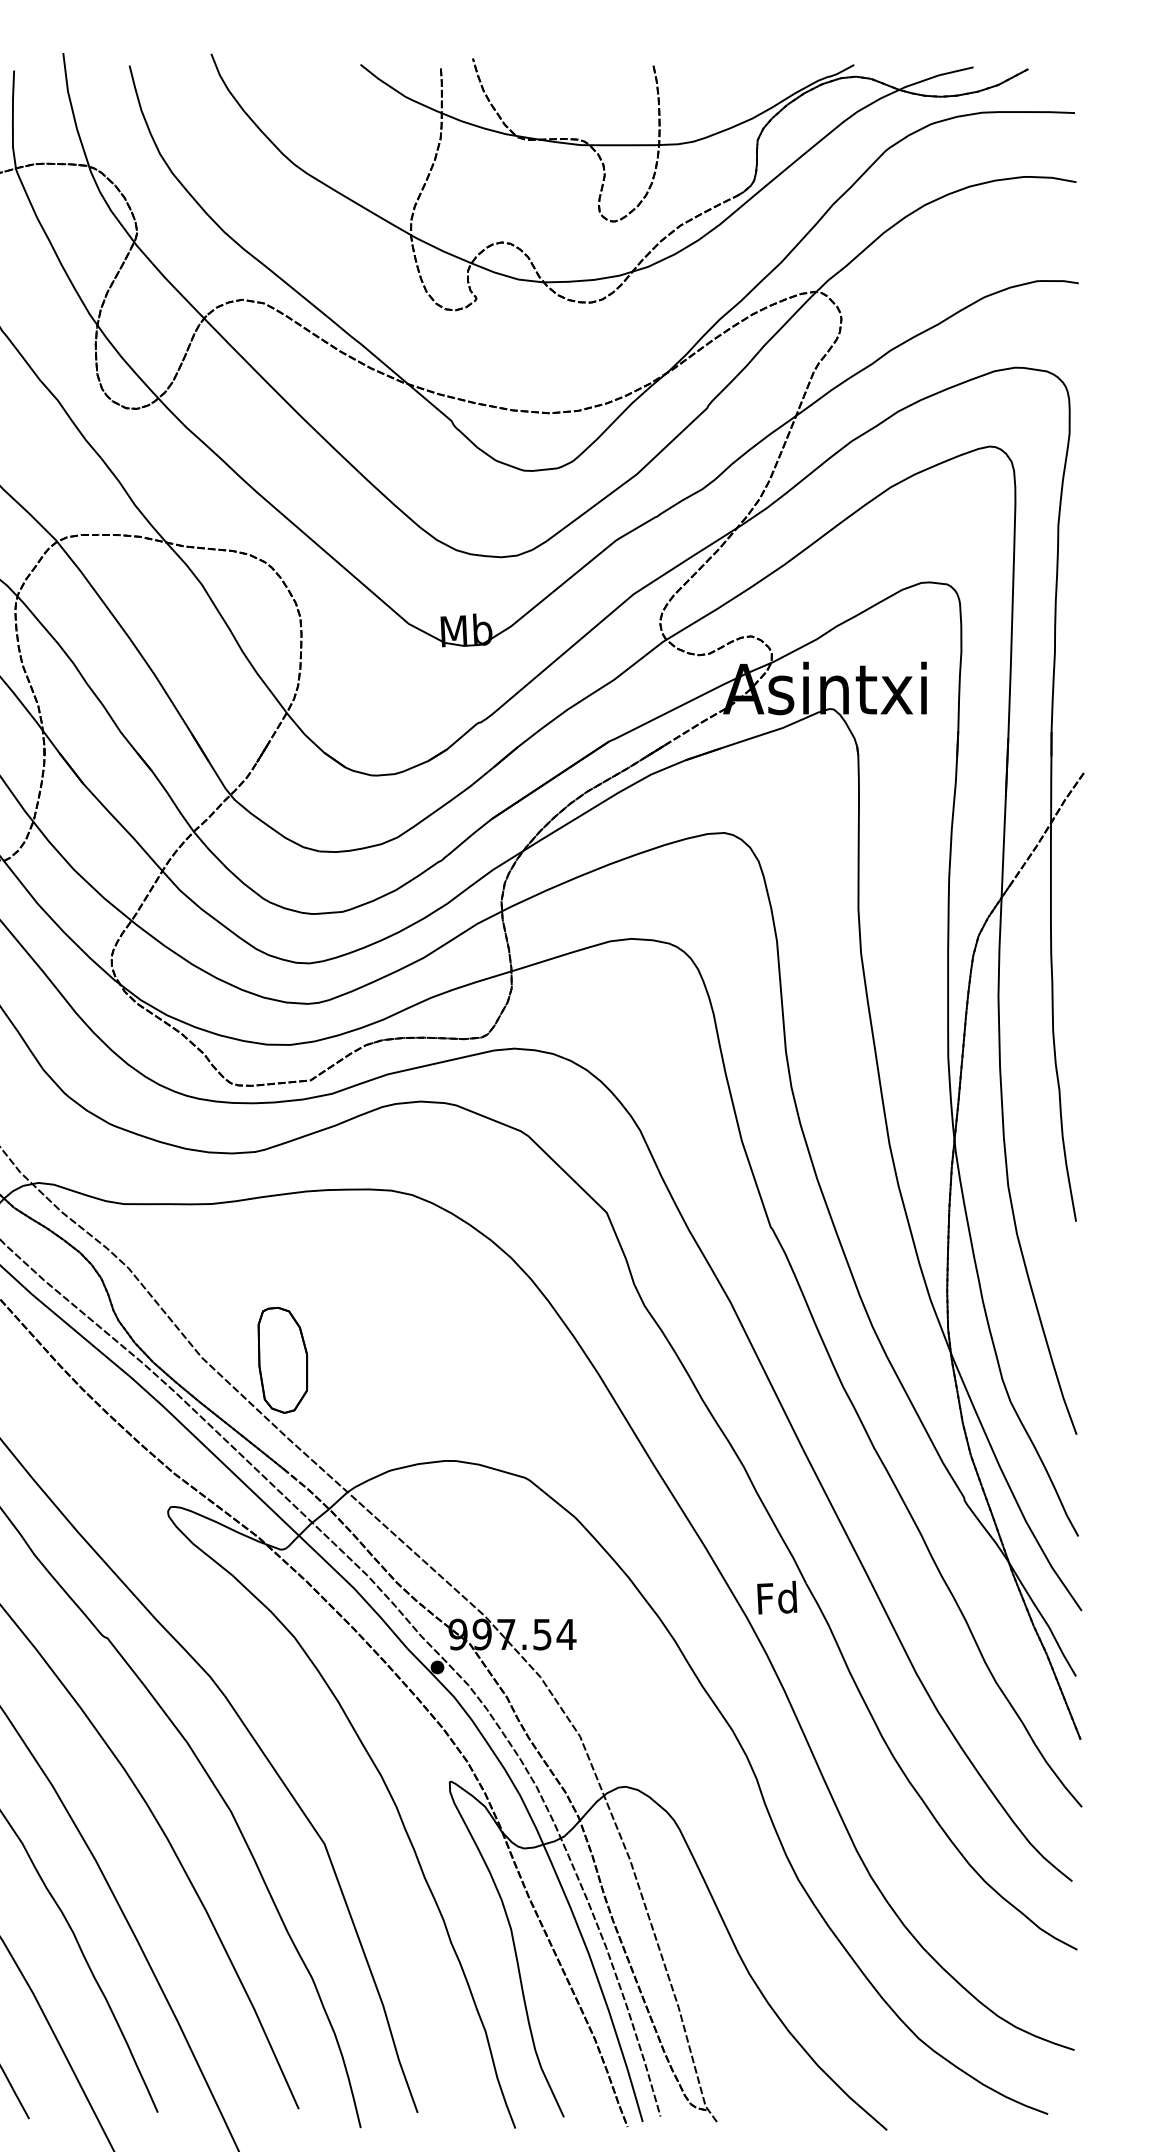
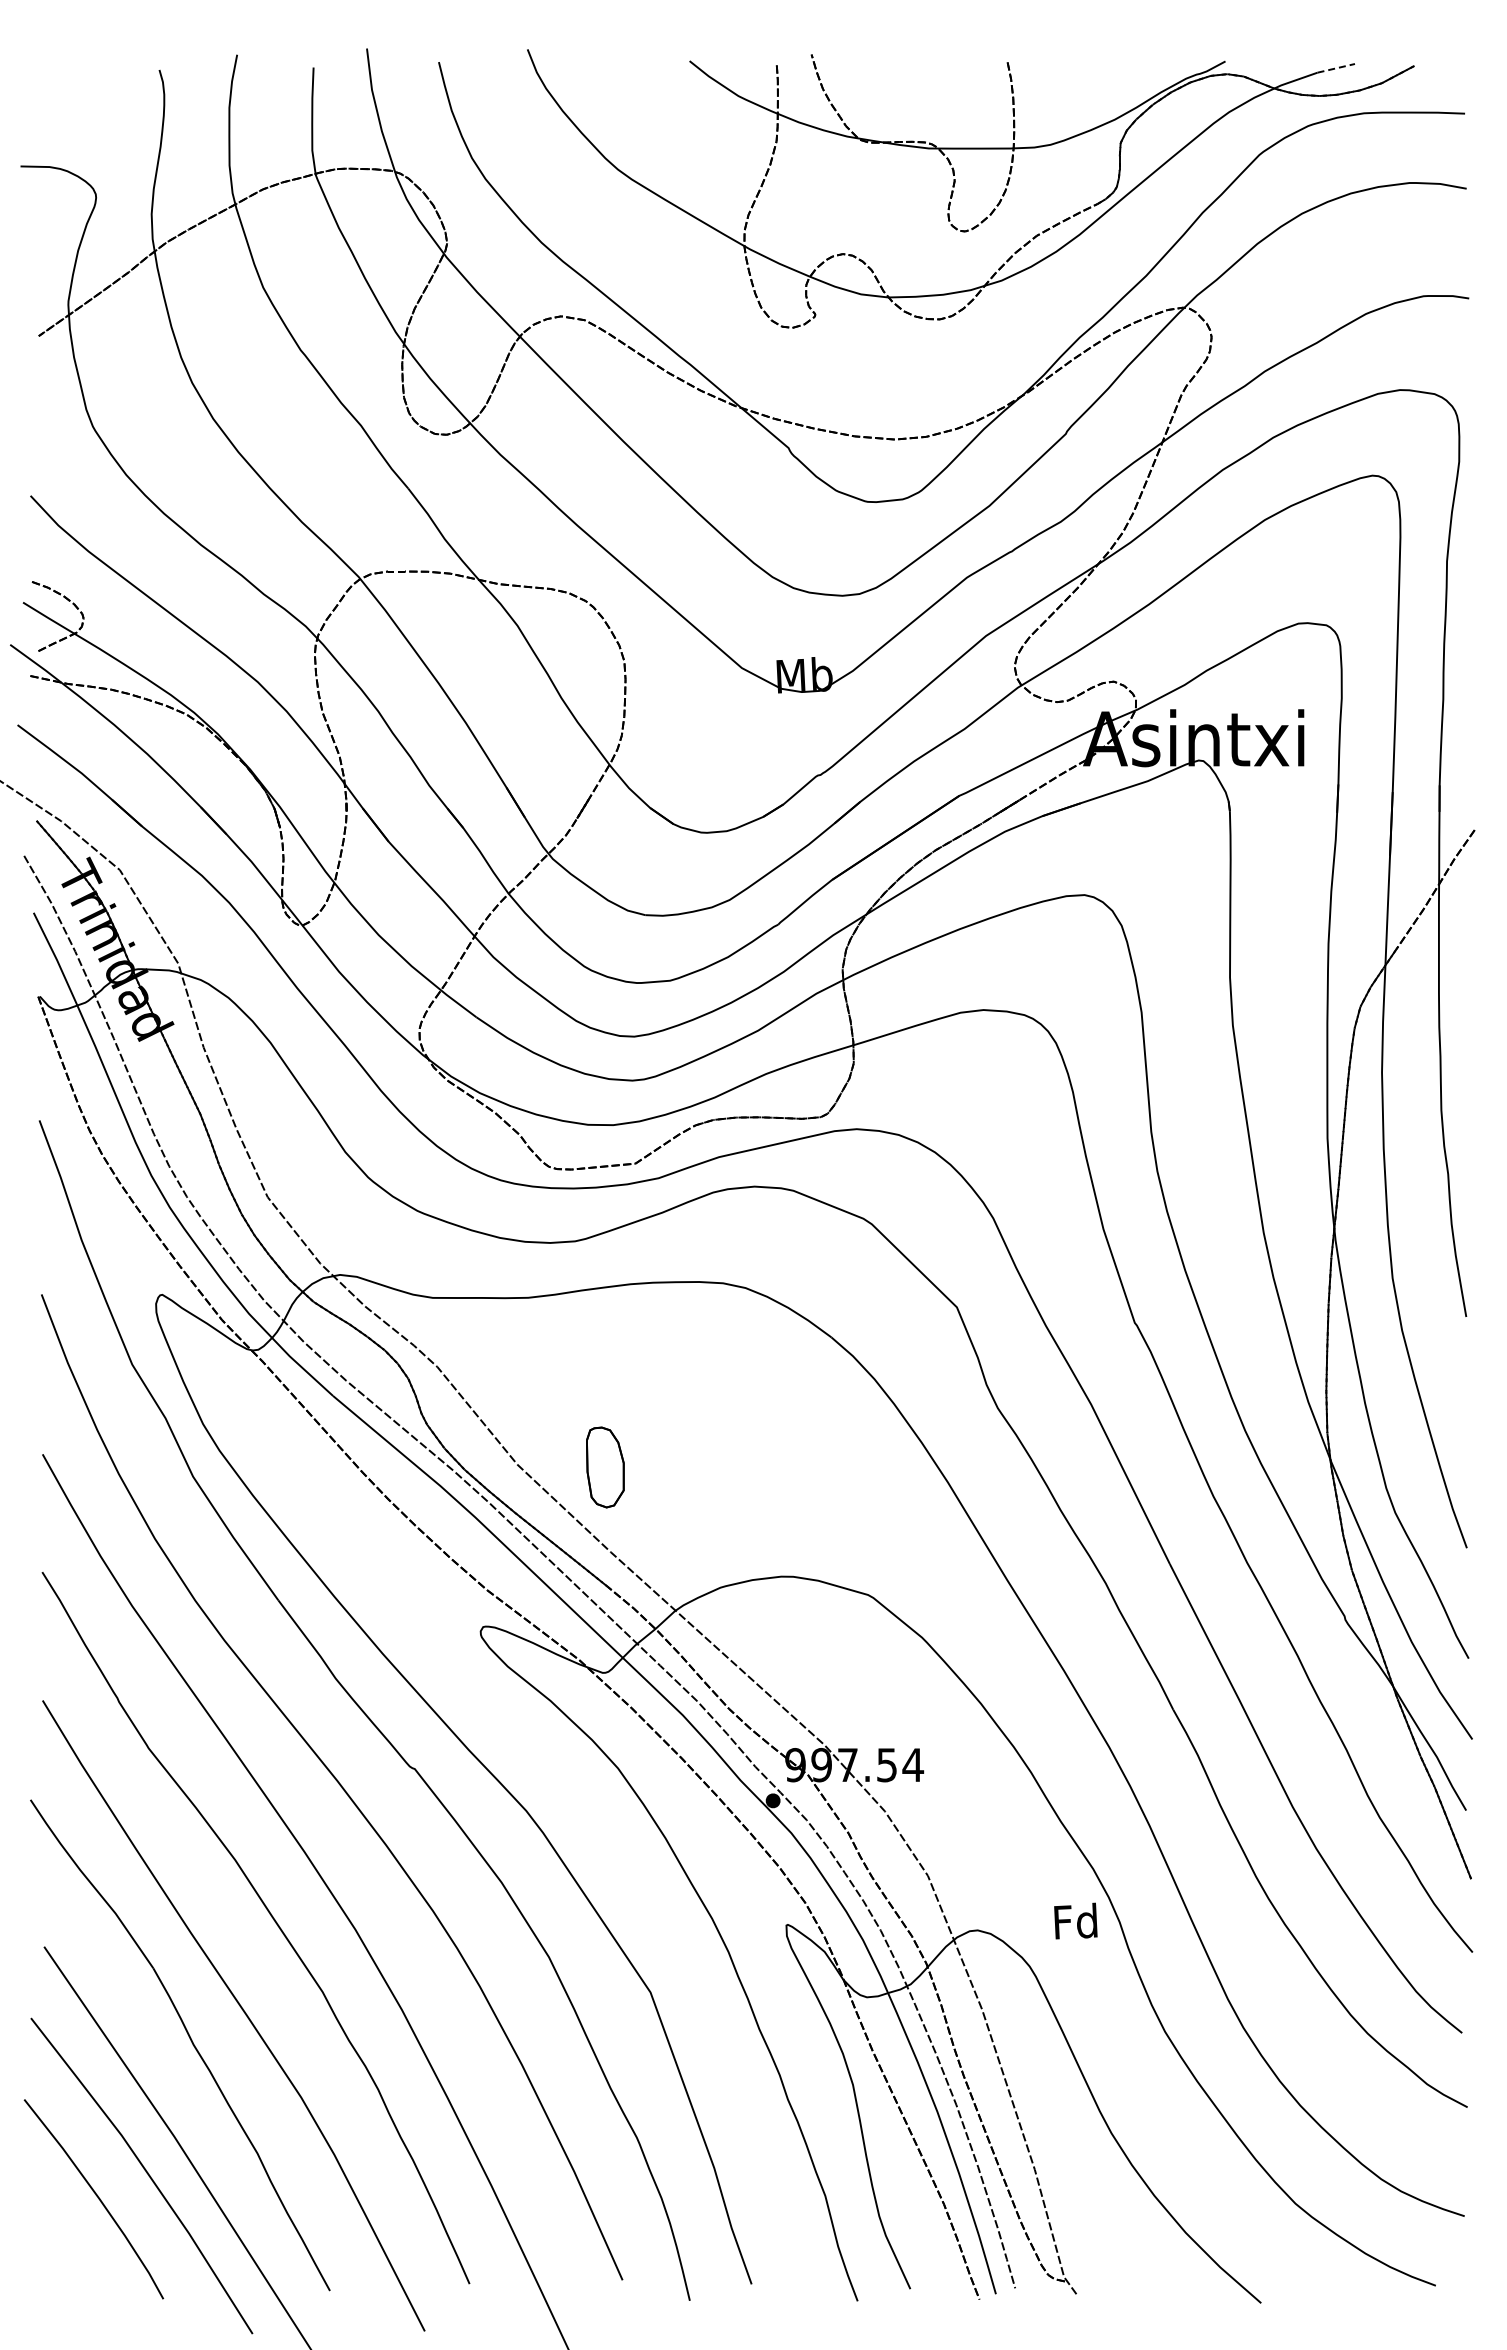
line: (956, 71) -> (1336, 68), solid -> dashed
part: (283, 1360) -> (605, 1467), size x0.7
text: (776, 1597) -> (1075, 1920), moved

